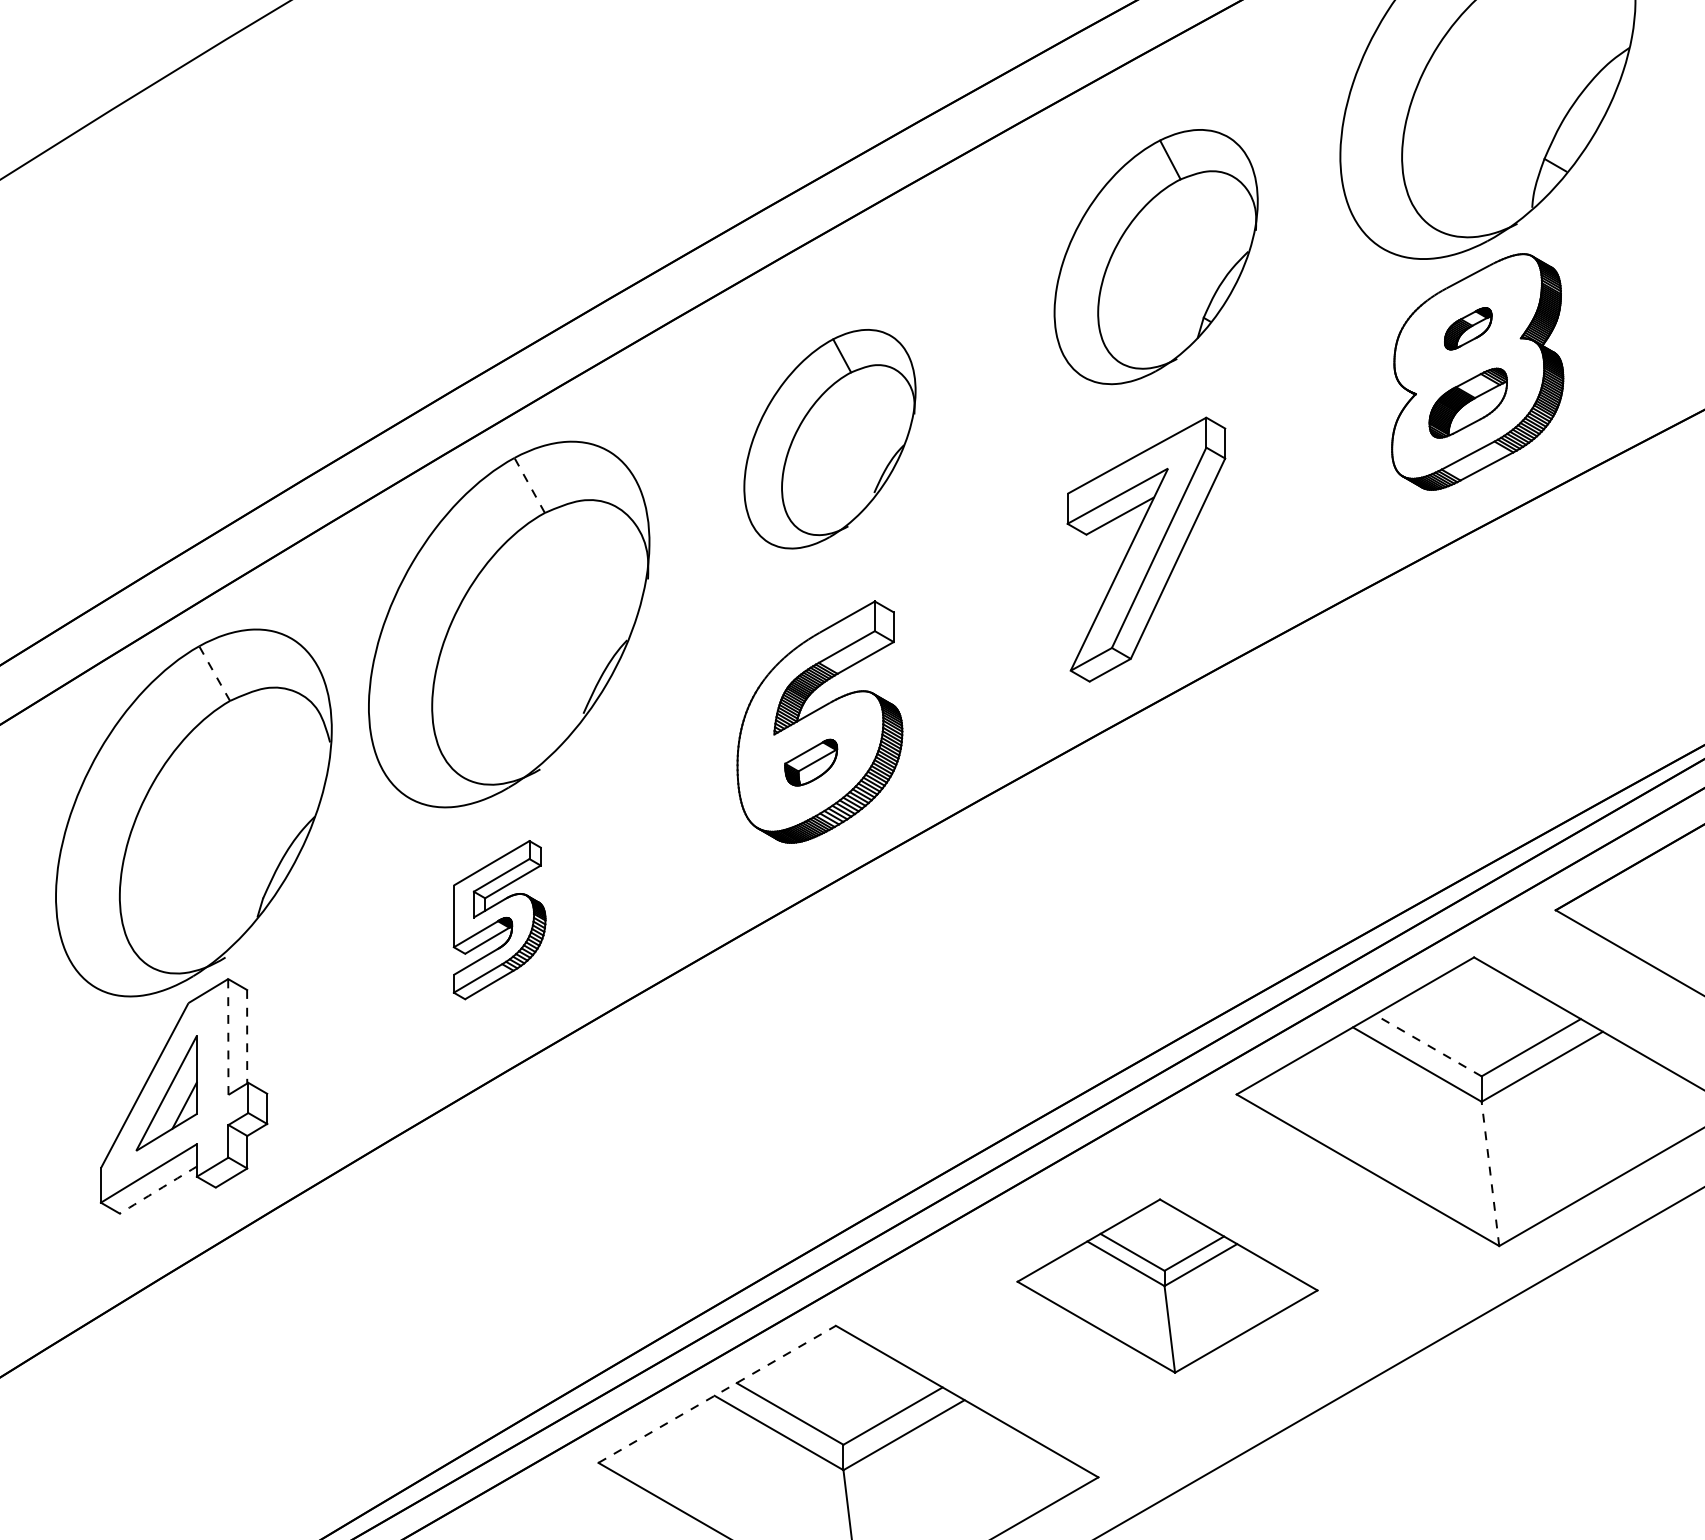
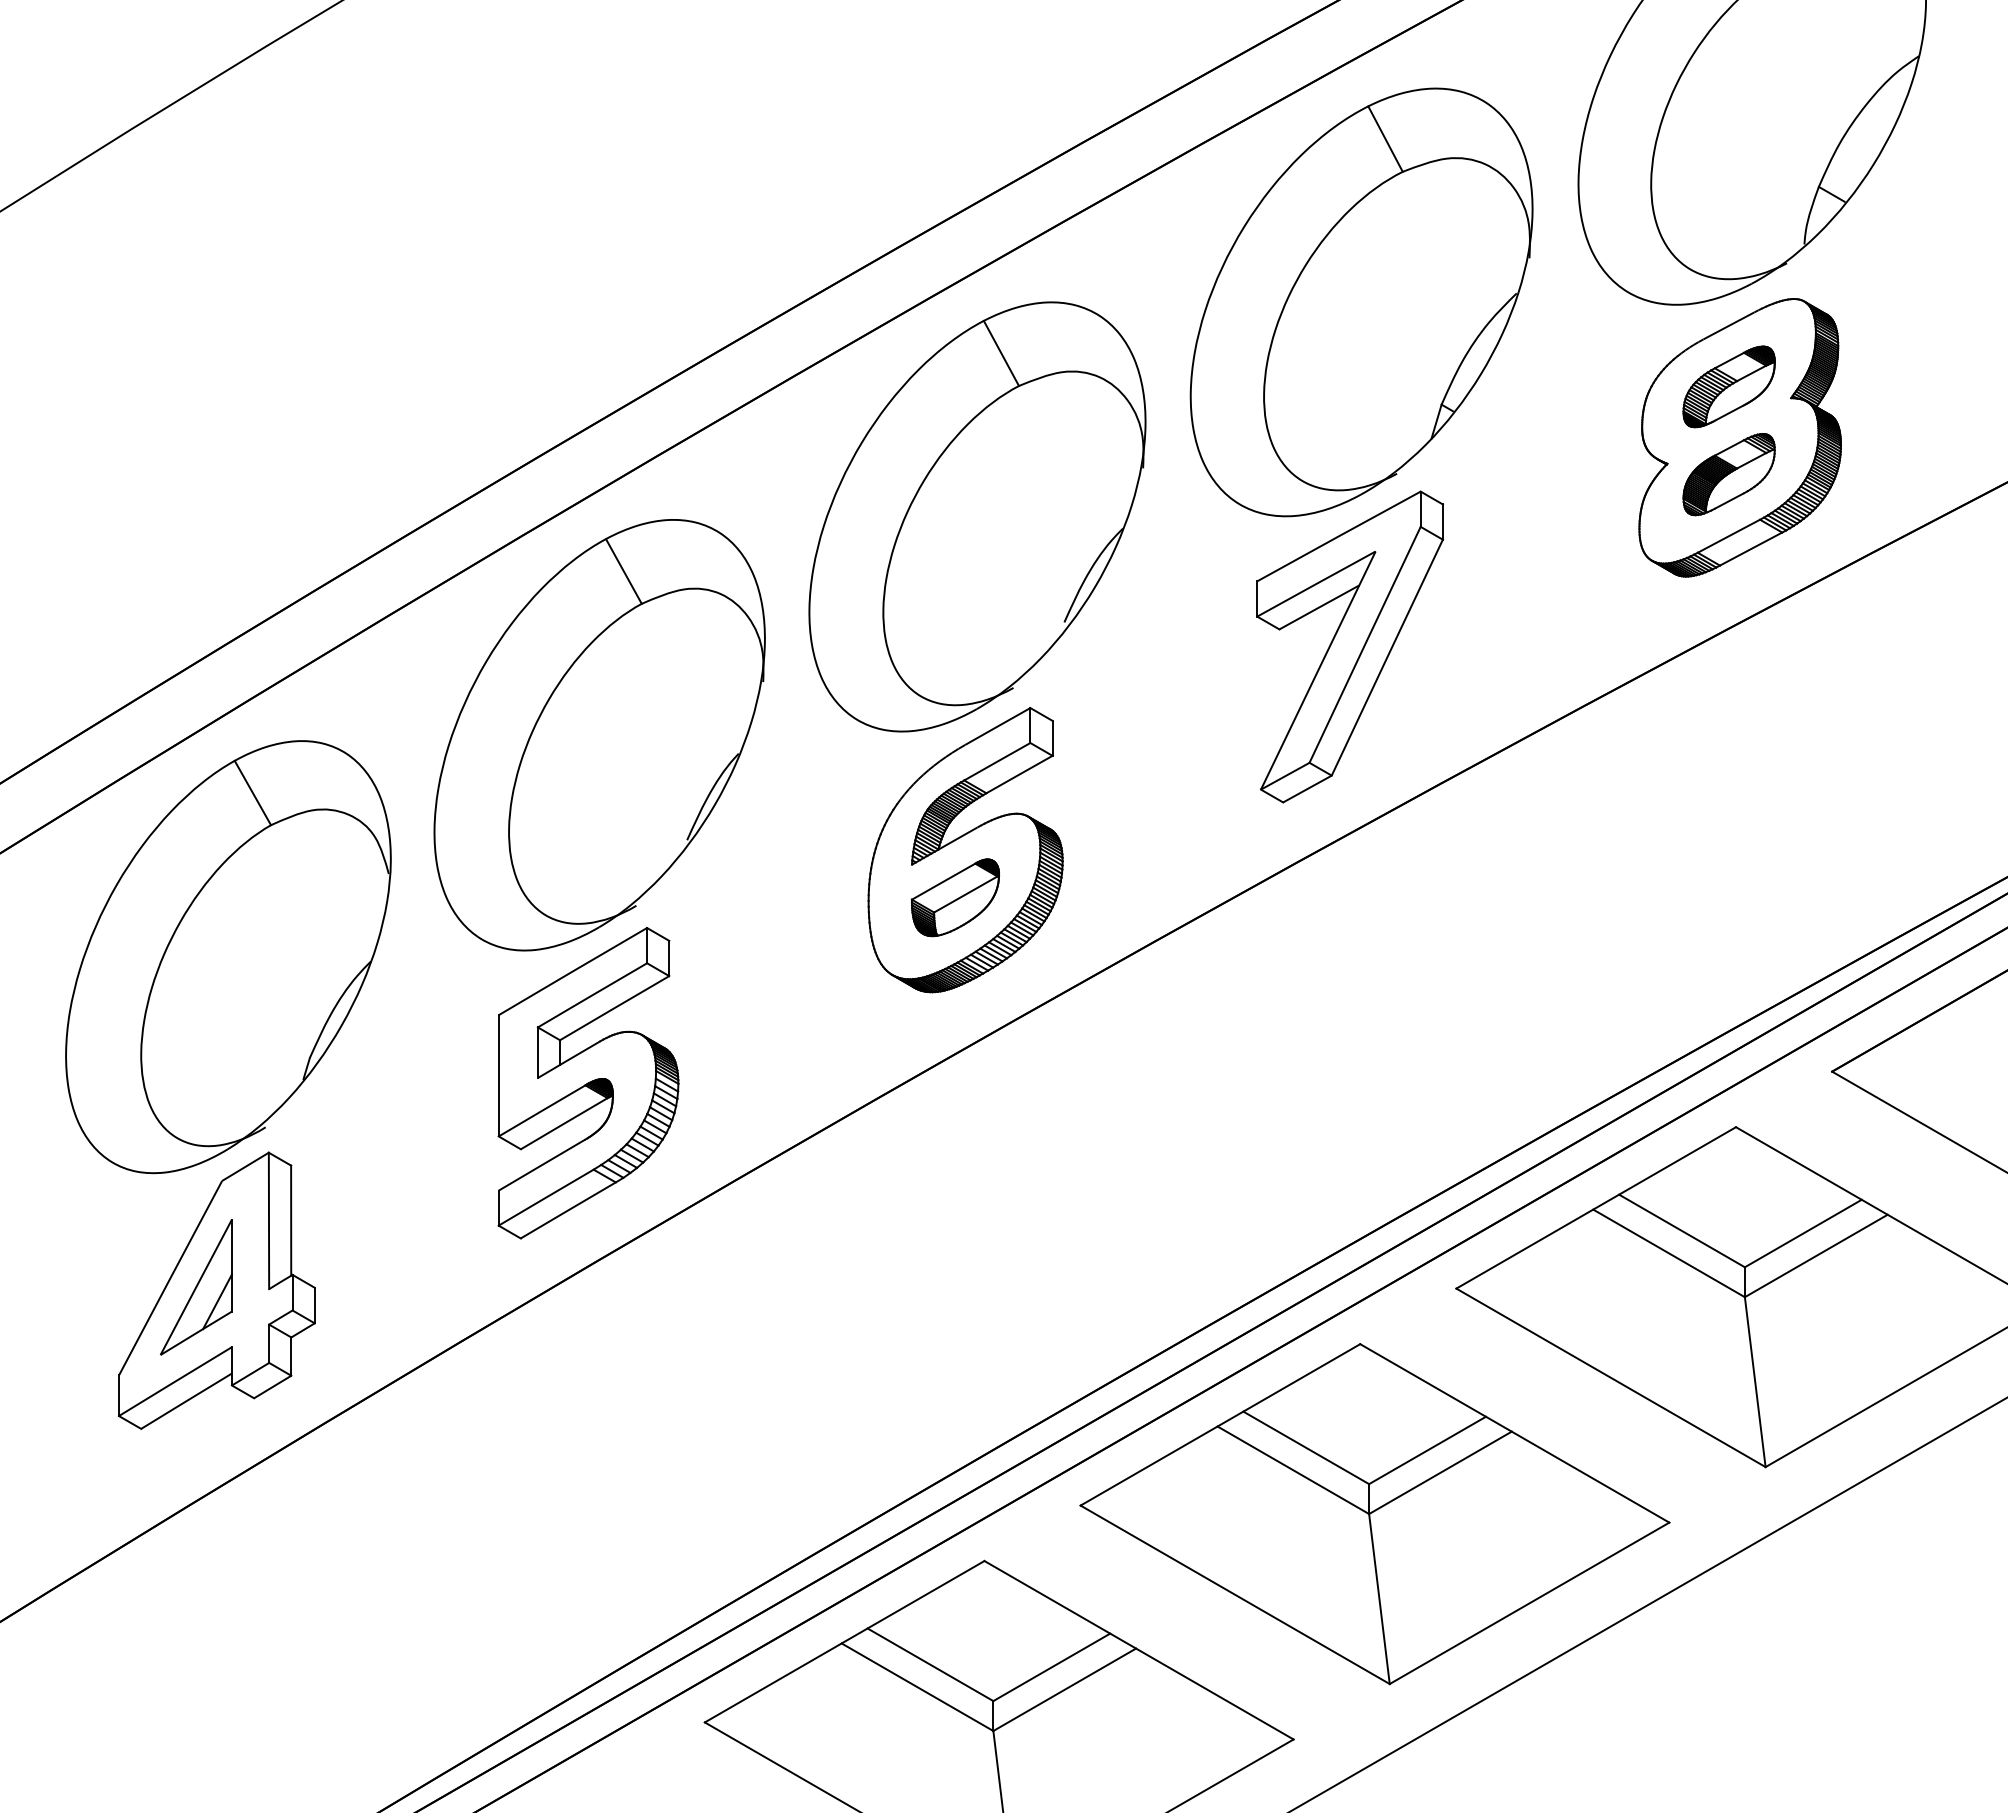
part: (1156, 257) -> (1361, 302), size x1.43
part: (1467, 328) -> (1728, 386), size x1.67
part: (829, 438) -> (977, 516), size x1.67
line: (529, 485) -> (623, 571), dashed -> solid
line: (214, 674) -> (252, 793), dashed -> solid
part: (810, 762) -> (954, 897), size x1.43
part: (499, 920) -> (588, 1083), size x1.67
line: (228, 1036) -> (269, 1220), dashed -> solid
line: (247, 1037) -> (291, 1221), dashed -> solid
line: (1428, 1045) -> (1682, 1230), dashed -> solid
line: (1490, 1174) -> (1755, 1382), dashed -> solid
arc: (158, 1190) -> (186, 1401), dashed -> solid
part: (1167, 1286) -> (1374, 1514), size x1.67
line: (717, 1394) -> (845, 1641), dashed -> solid

